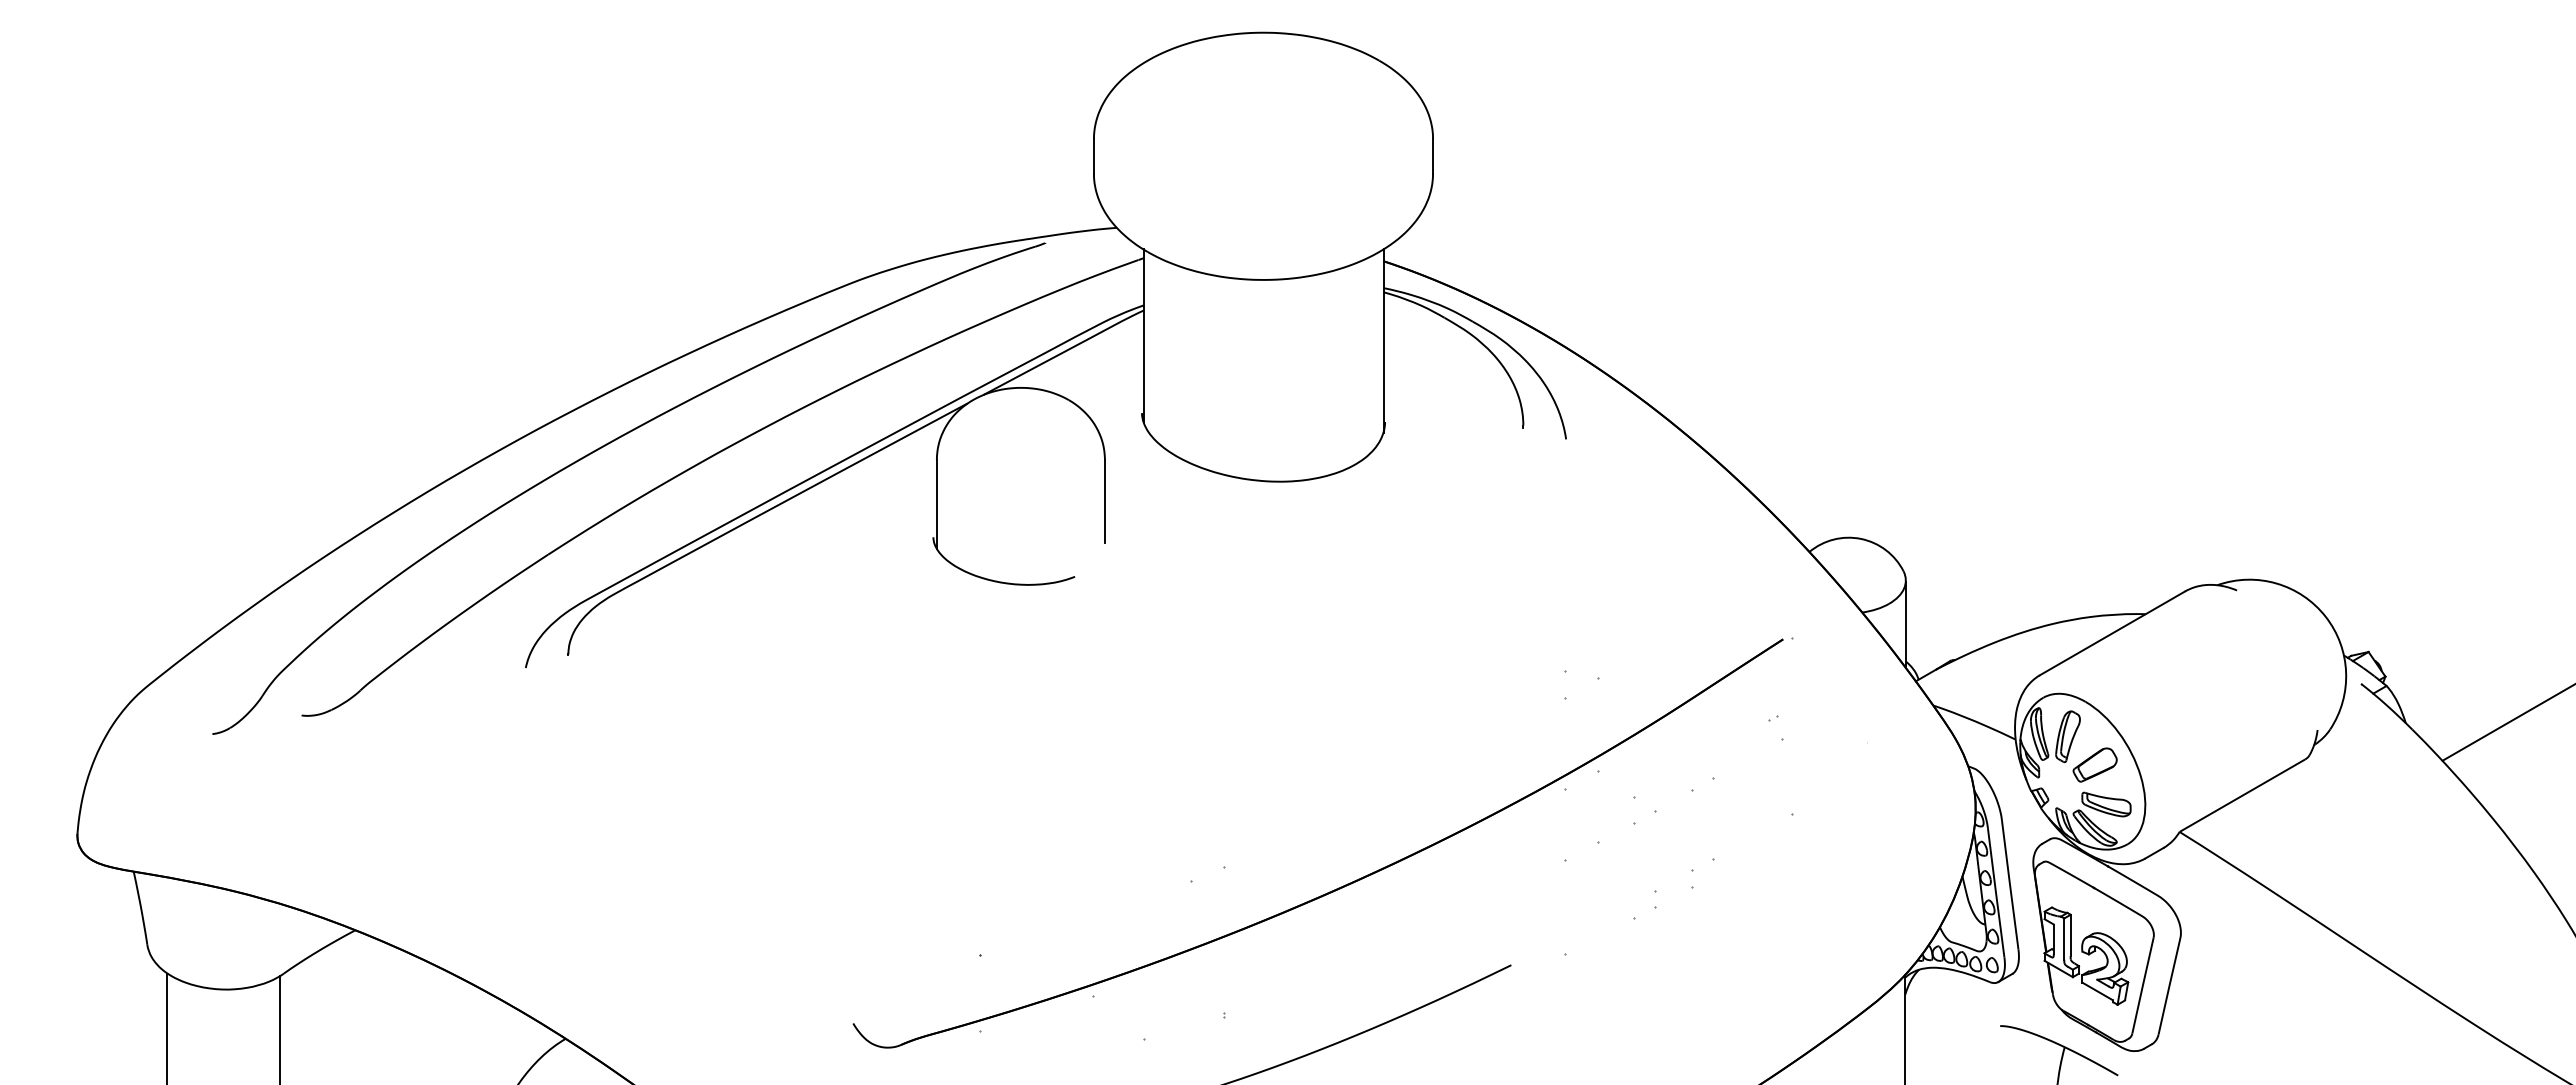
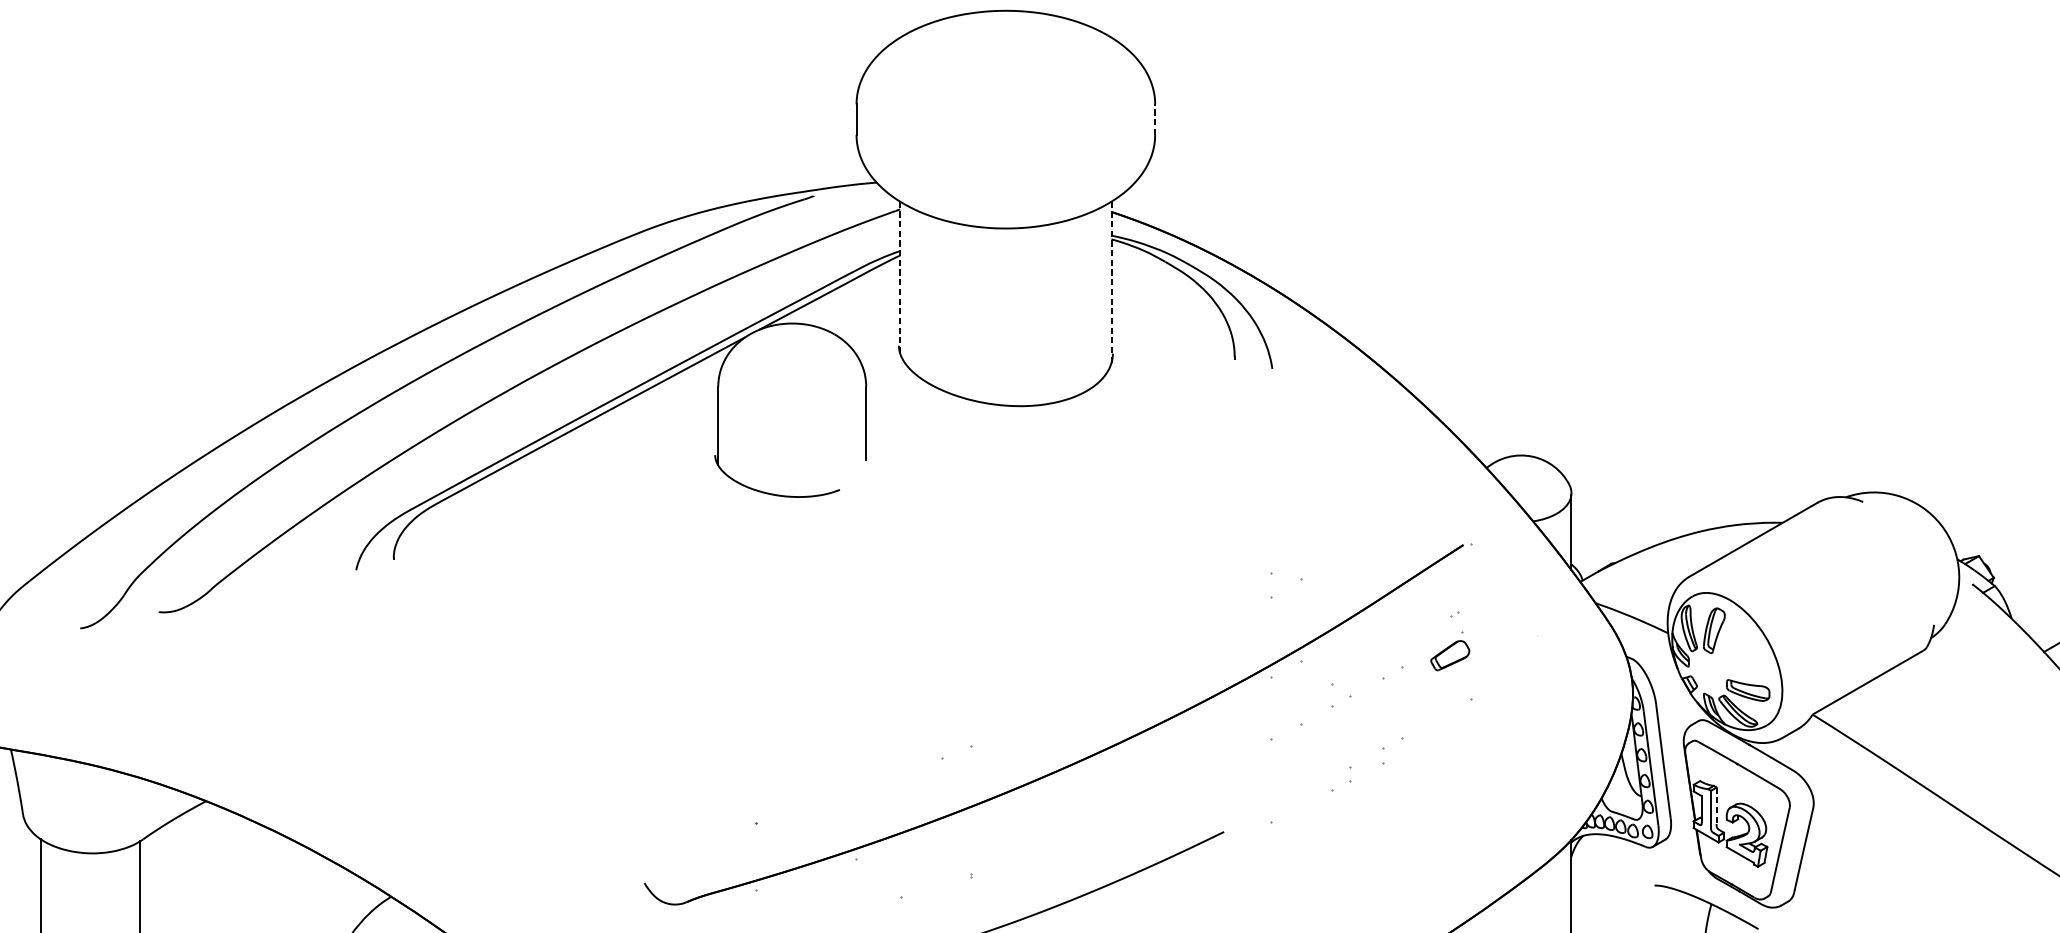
line: (1433, 155) -> (1155, 118), solid -> dashed
line: (1143, 336) -> (900, 278), solid -> dashed
line: (1383, 341) -> (1111, 282), solid -> dashed
part: (2094, 764) -> (1449, 655), moved
line: (2070, 935) -> (1716, 805), solid -> dashed

